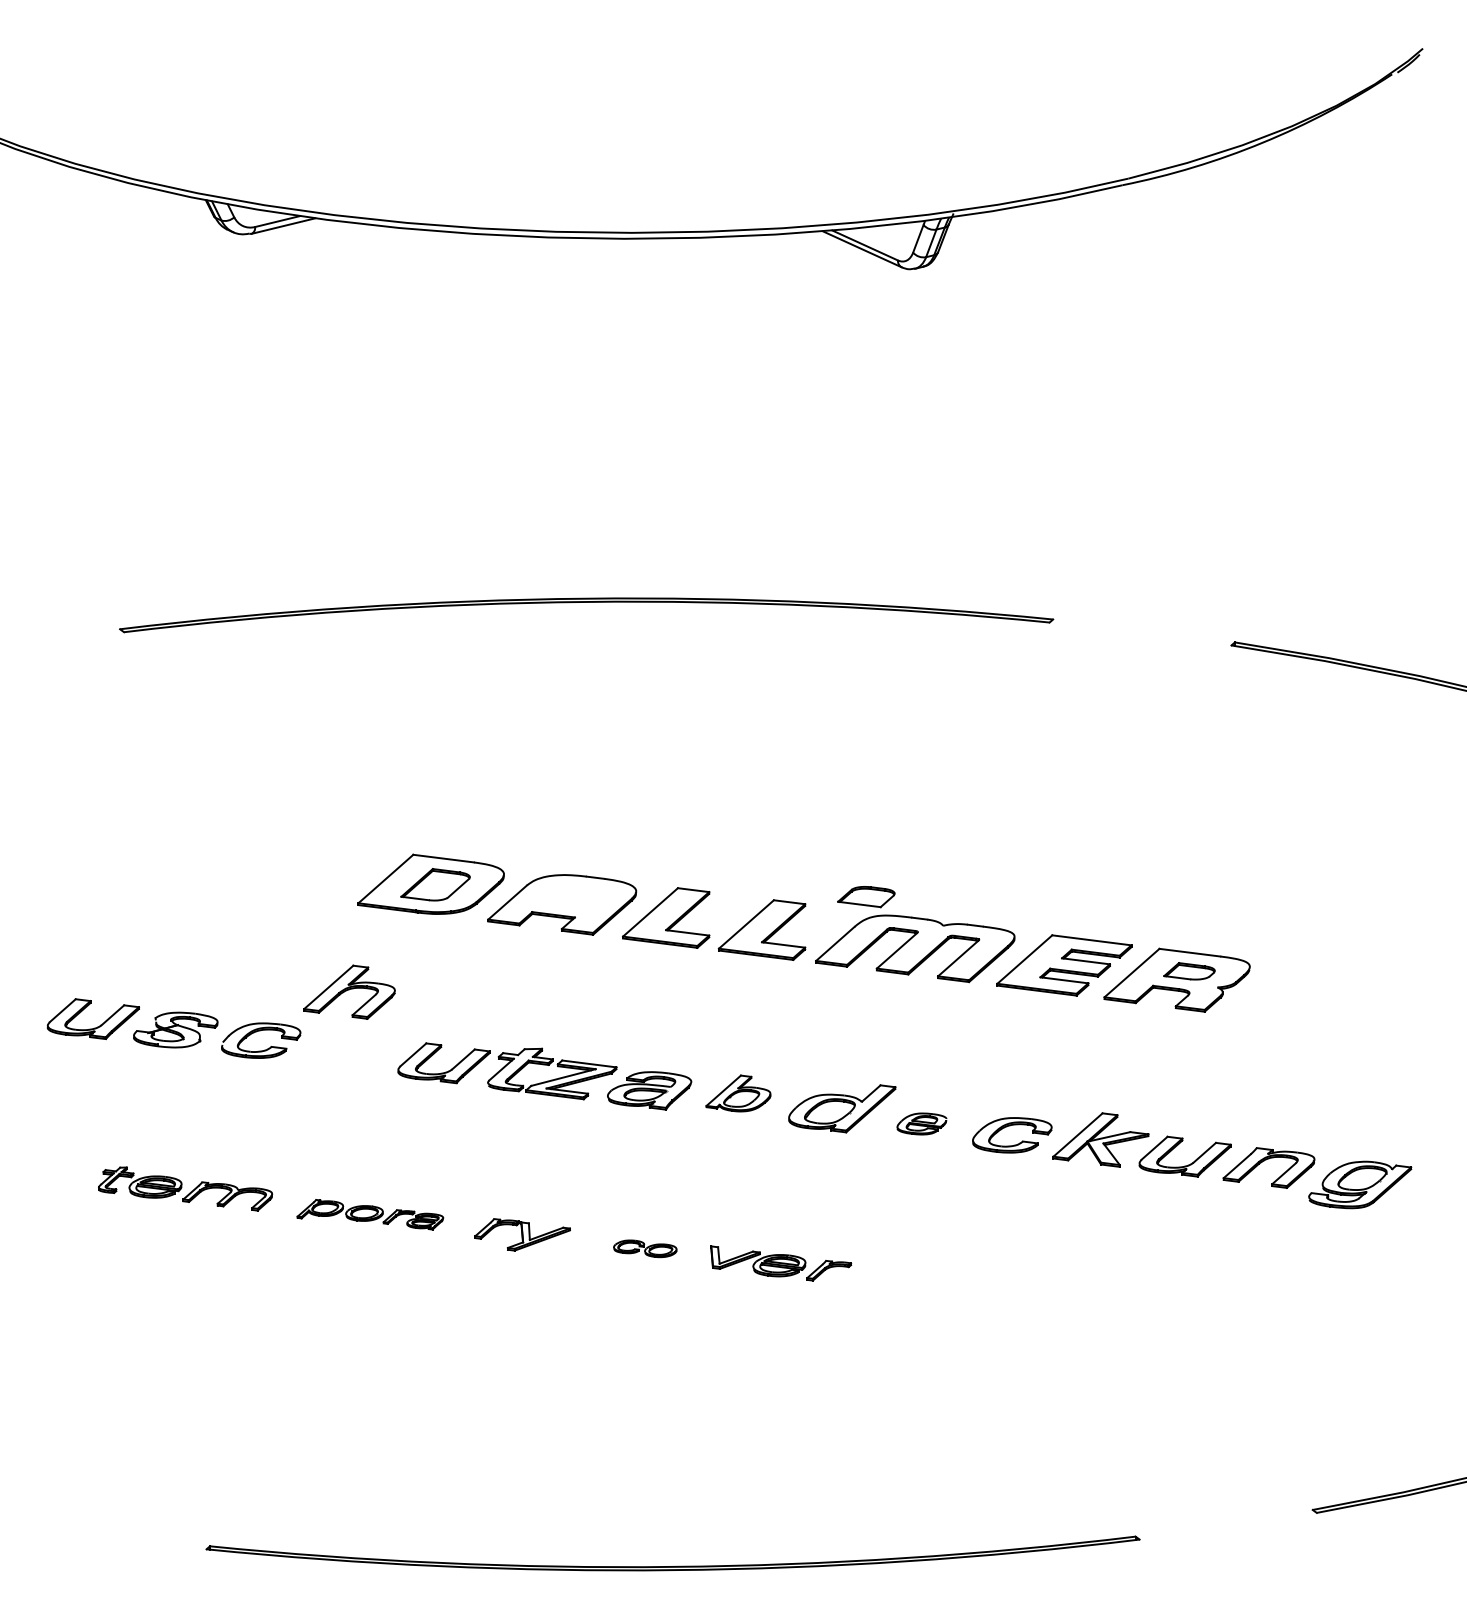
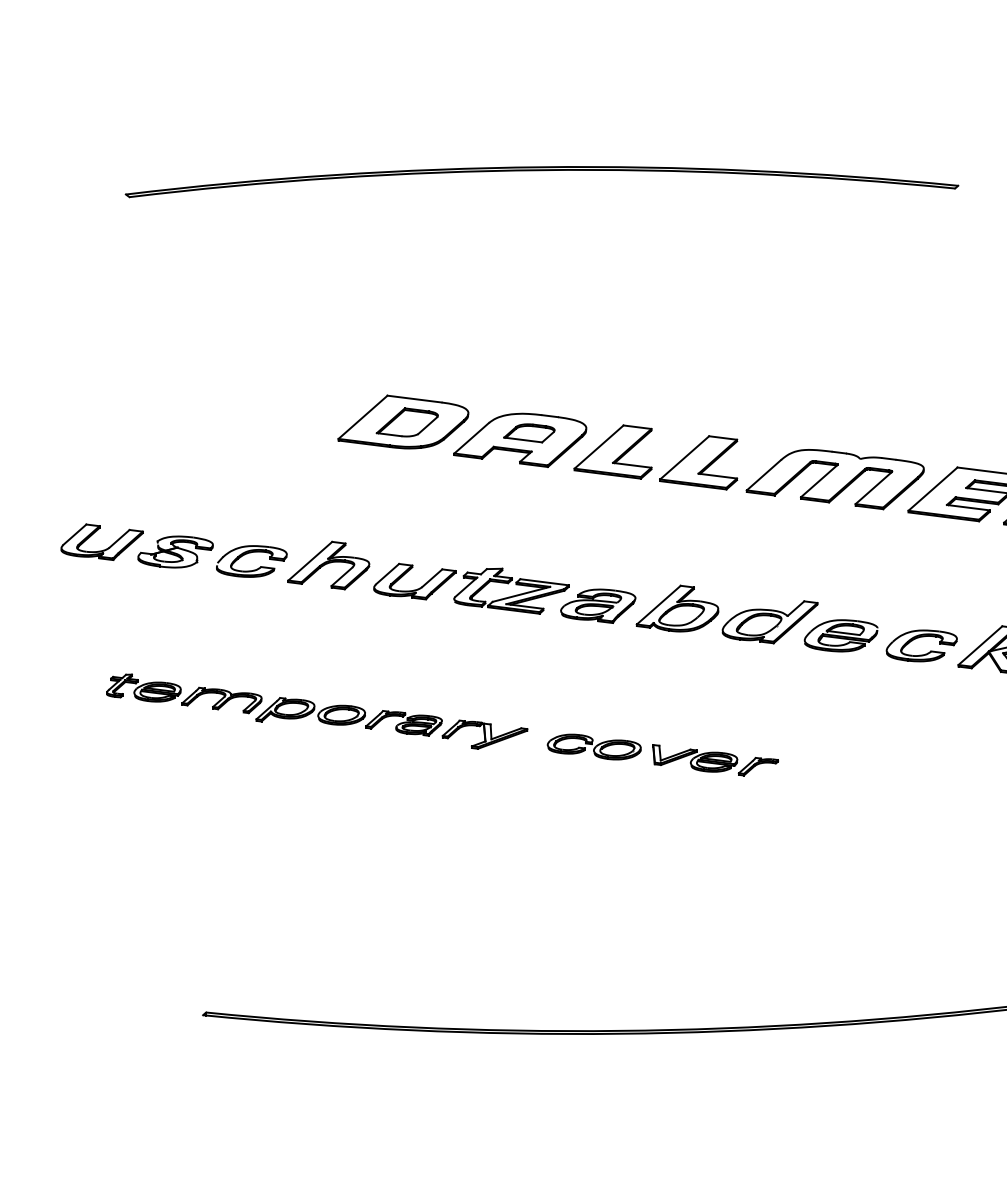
part: (866, 897) -> (529, 433), moved
part: (349, 991) -> (328, 564), moved
part: (738, 1093) -> (677, 608), size x1.43
part: (921, 1123) -> (840, 635), size x1.67
part: (370, 1214) -> (349, 716), size x1.43
part: (645, 1248) -> (594, 746), size x1.67

